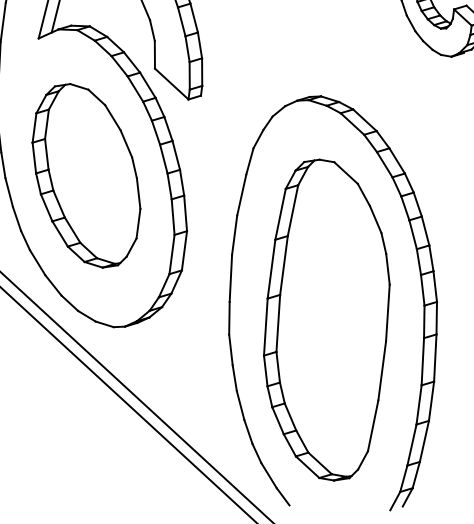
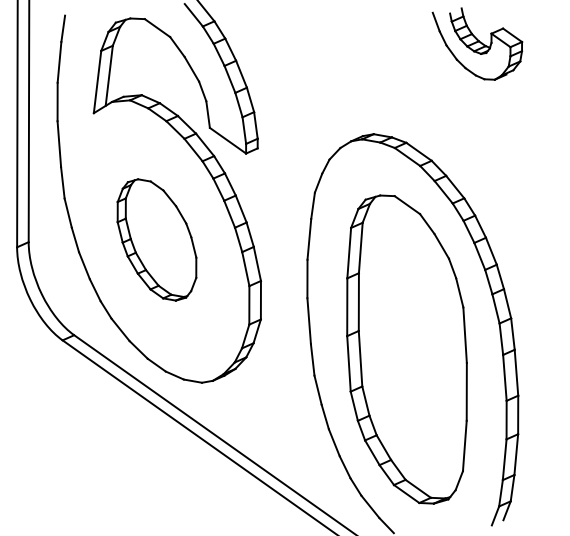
part: (86, 175) -> (156, 239), size x0.7

